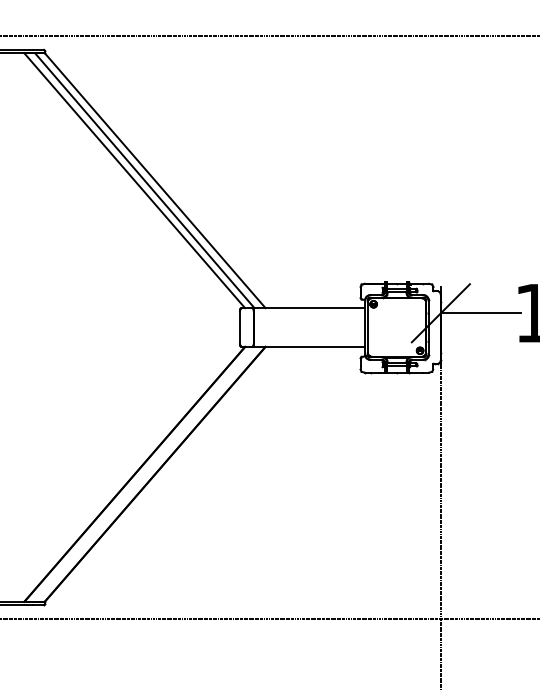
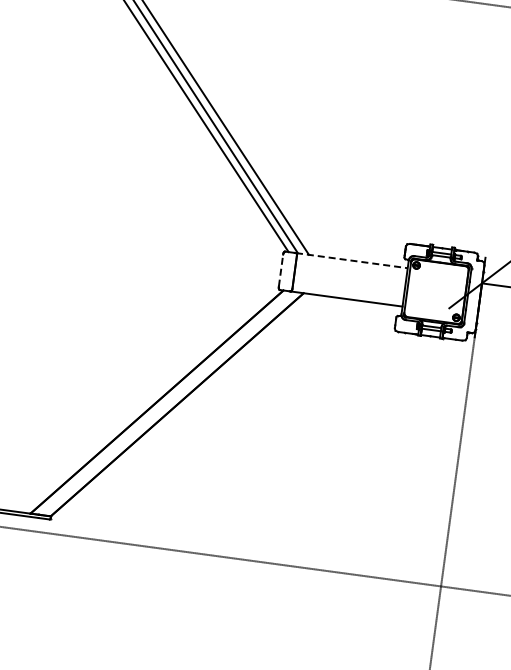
line: (309, 308) -> (352, 261), solid -> dashed
line: (239, 327) -> (280, 270), solid -> dashed

